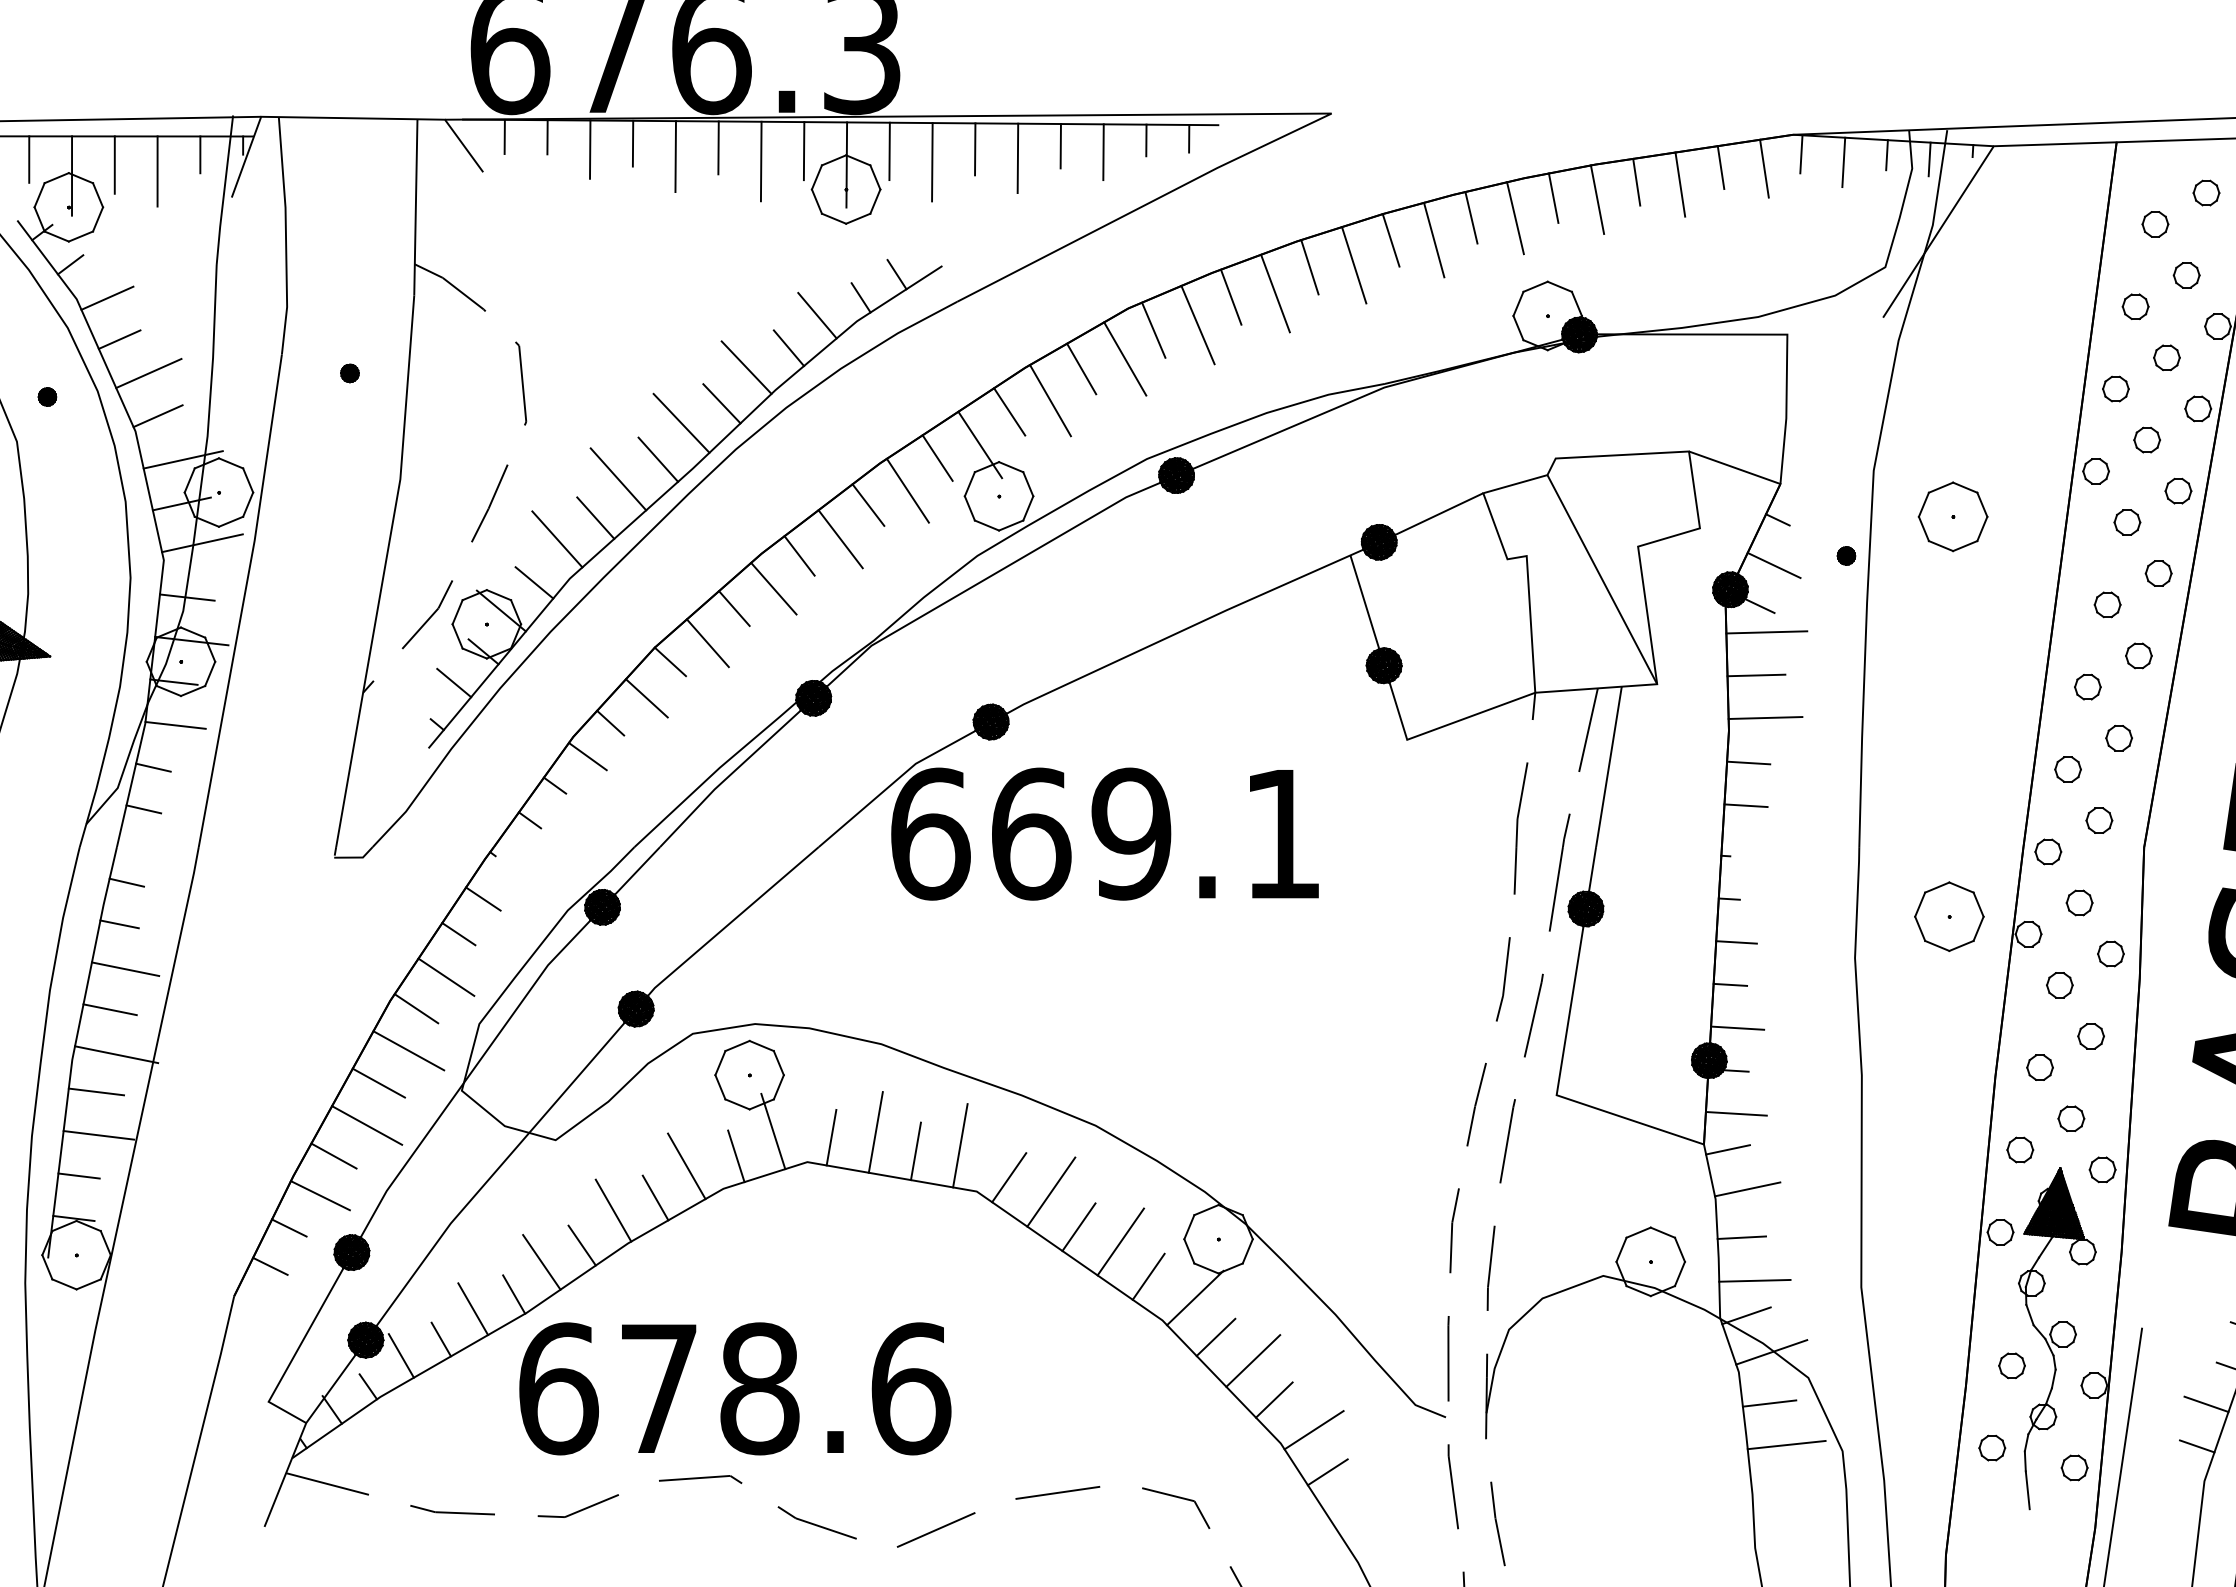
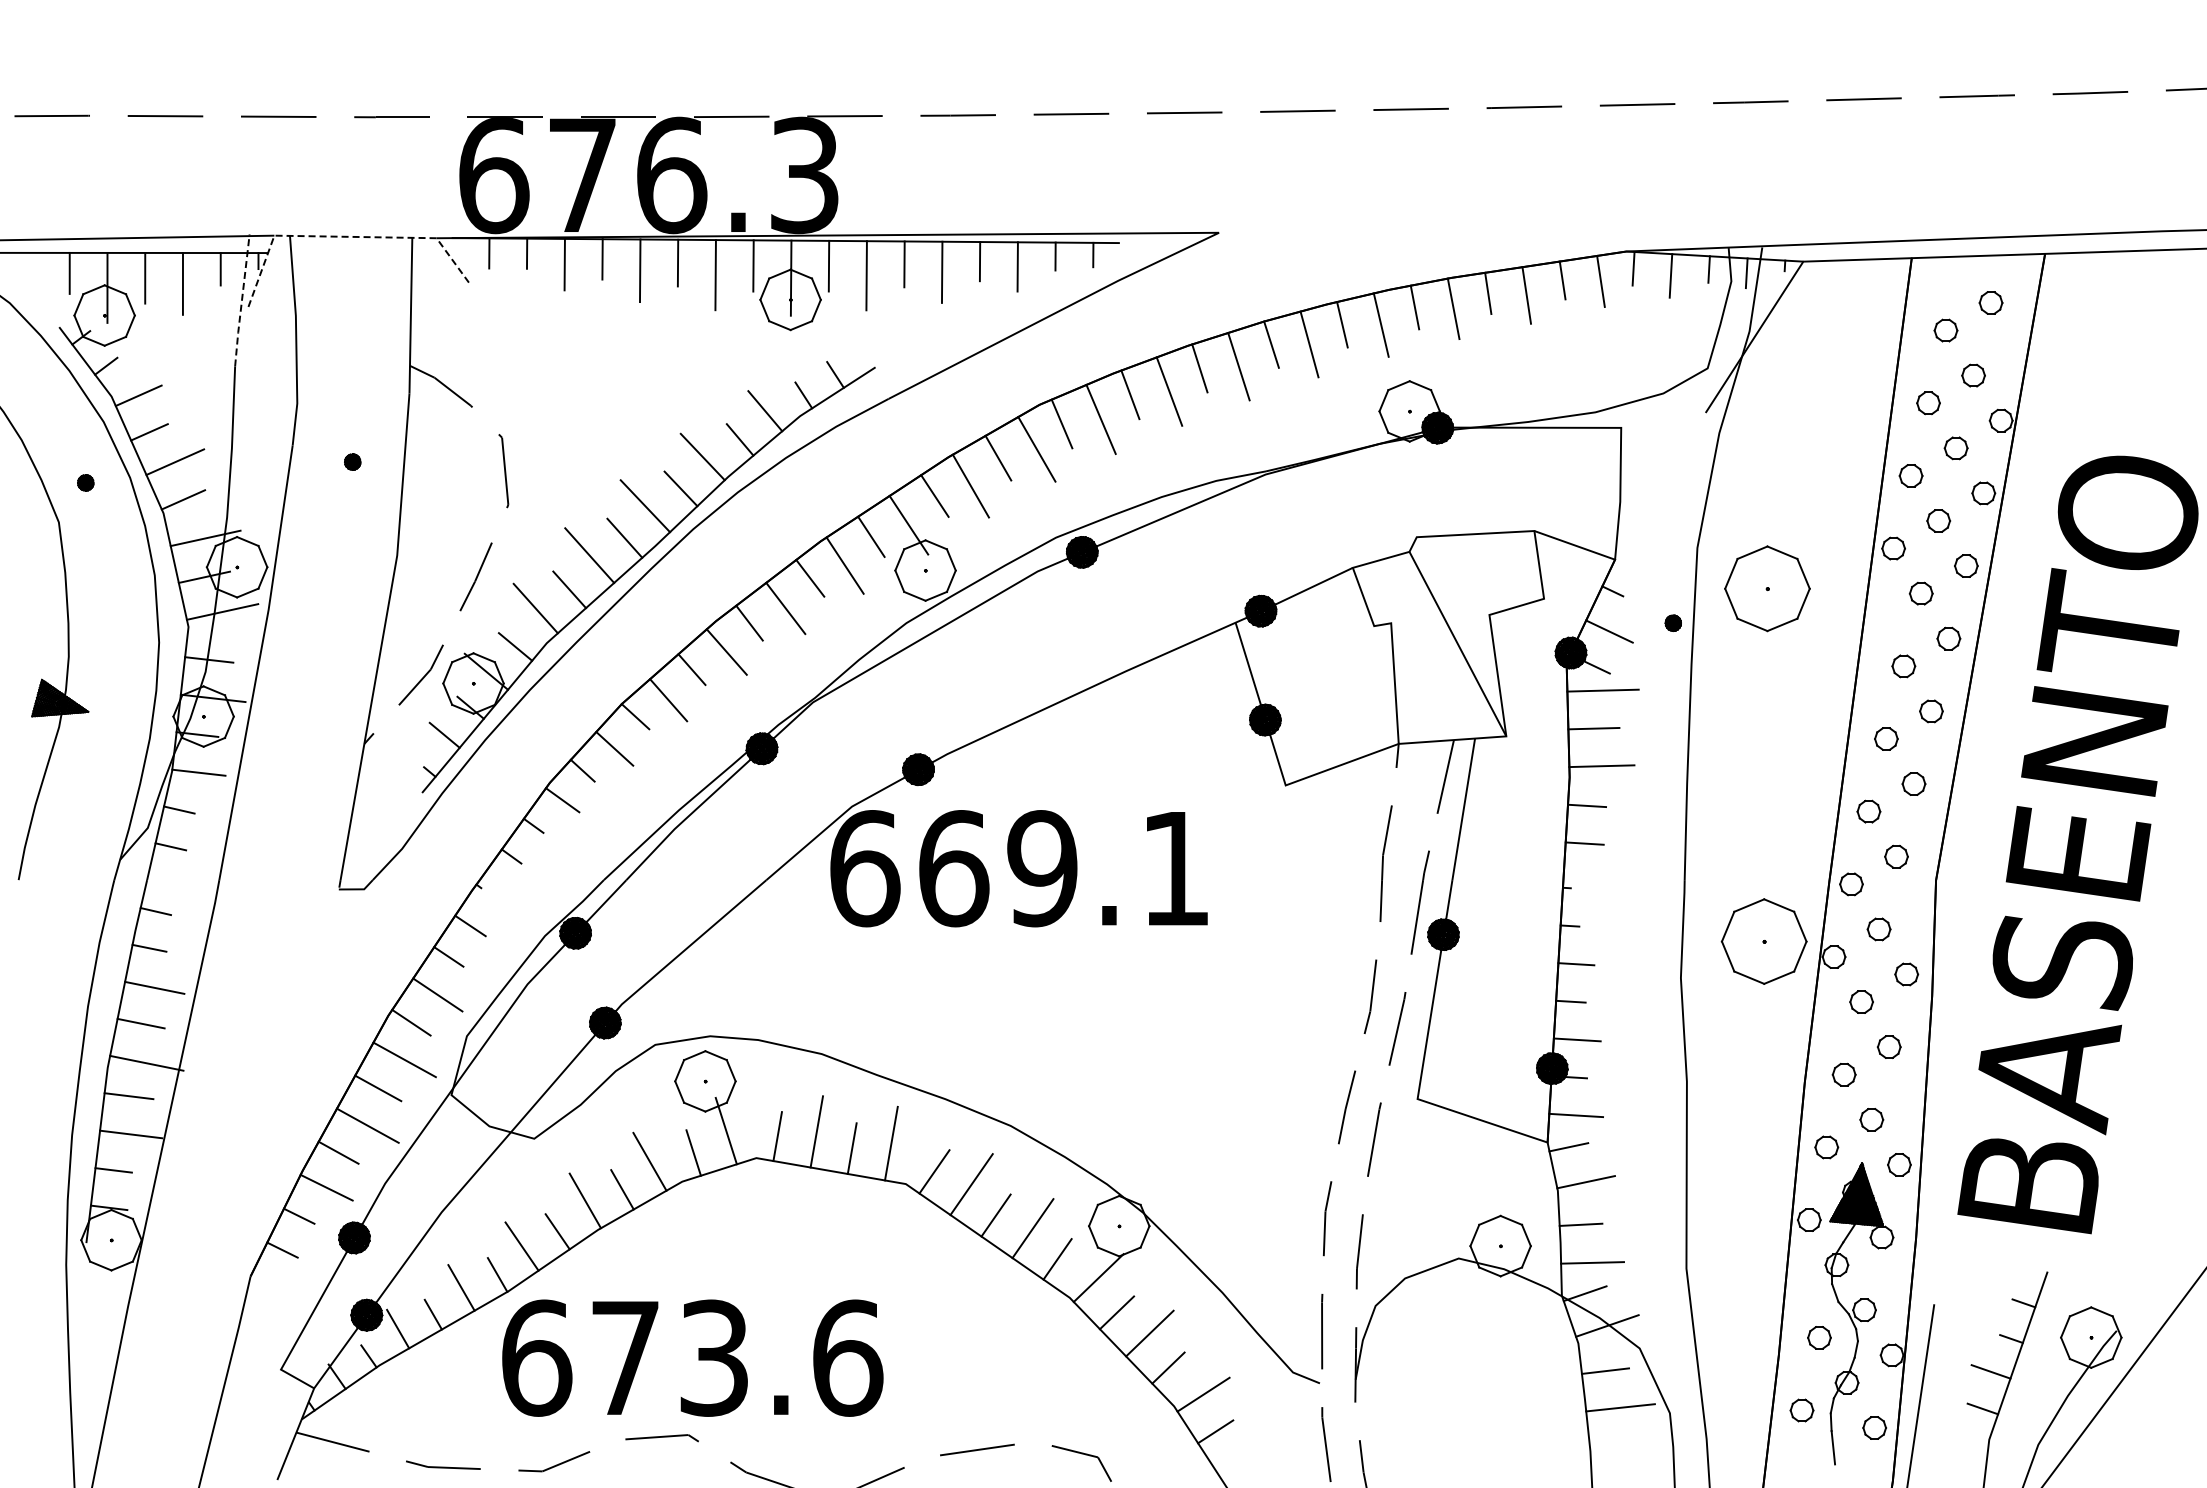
line: (344, 117) -> (347, 236), solid -> dashed
line: (223, 190) -> (241, 300), solid -> dashed
part: (1953, 516) -> (1767, 588), size x1.4
part: (1948, 916) -> (1763, 941), size x1.4
text: (759, 1388) -> (714, 1357), 678.6 -> 673.6

